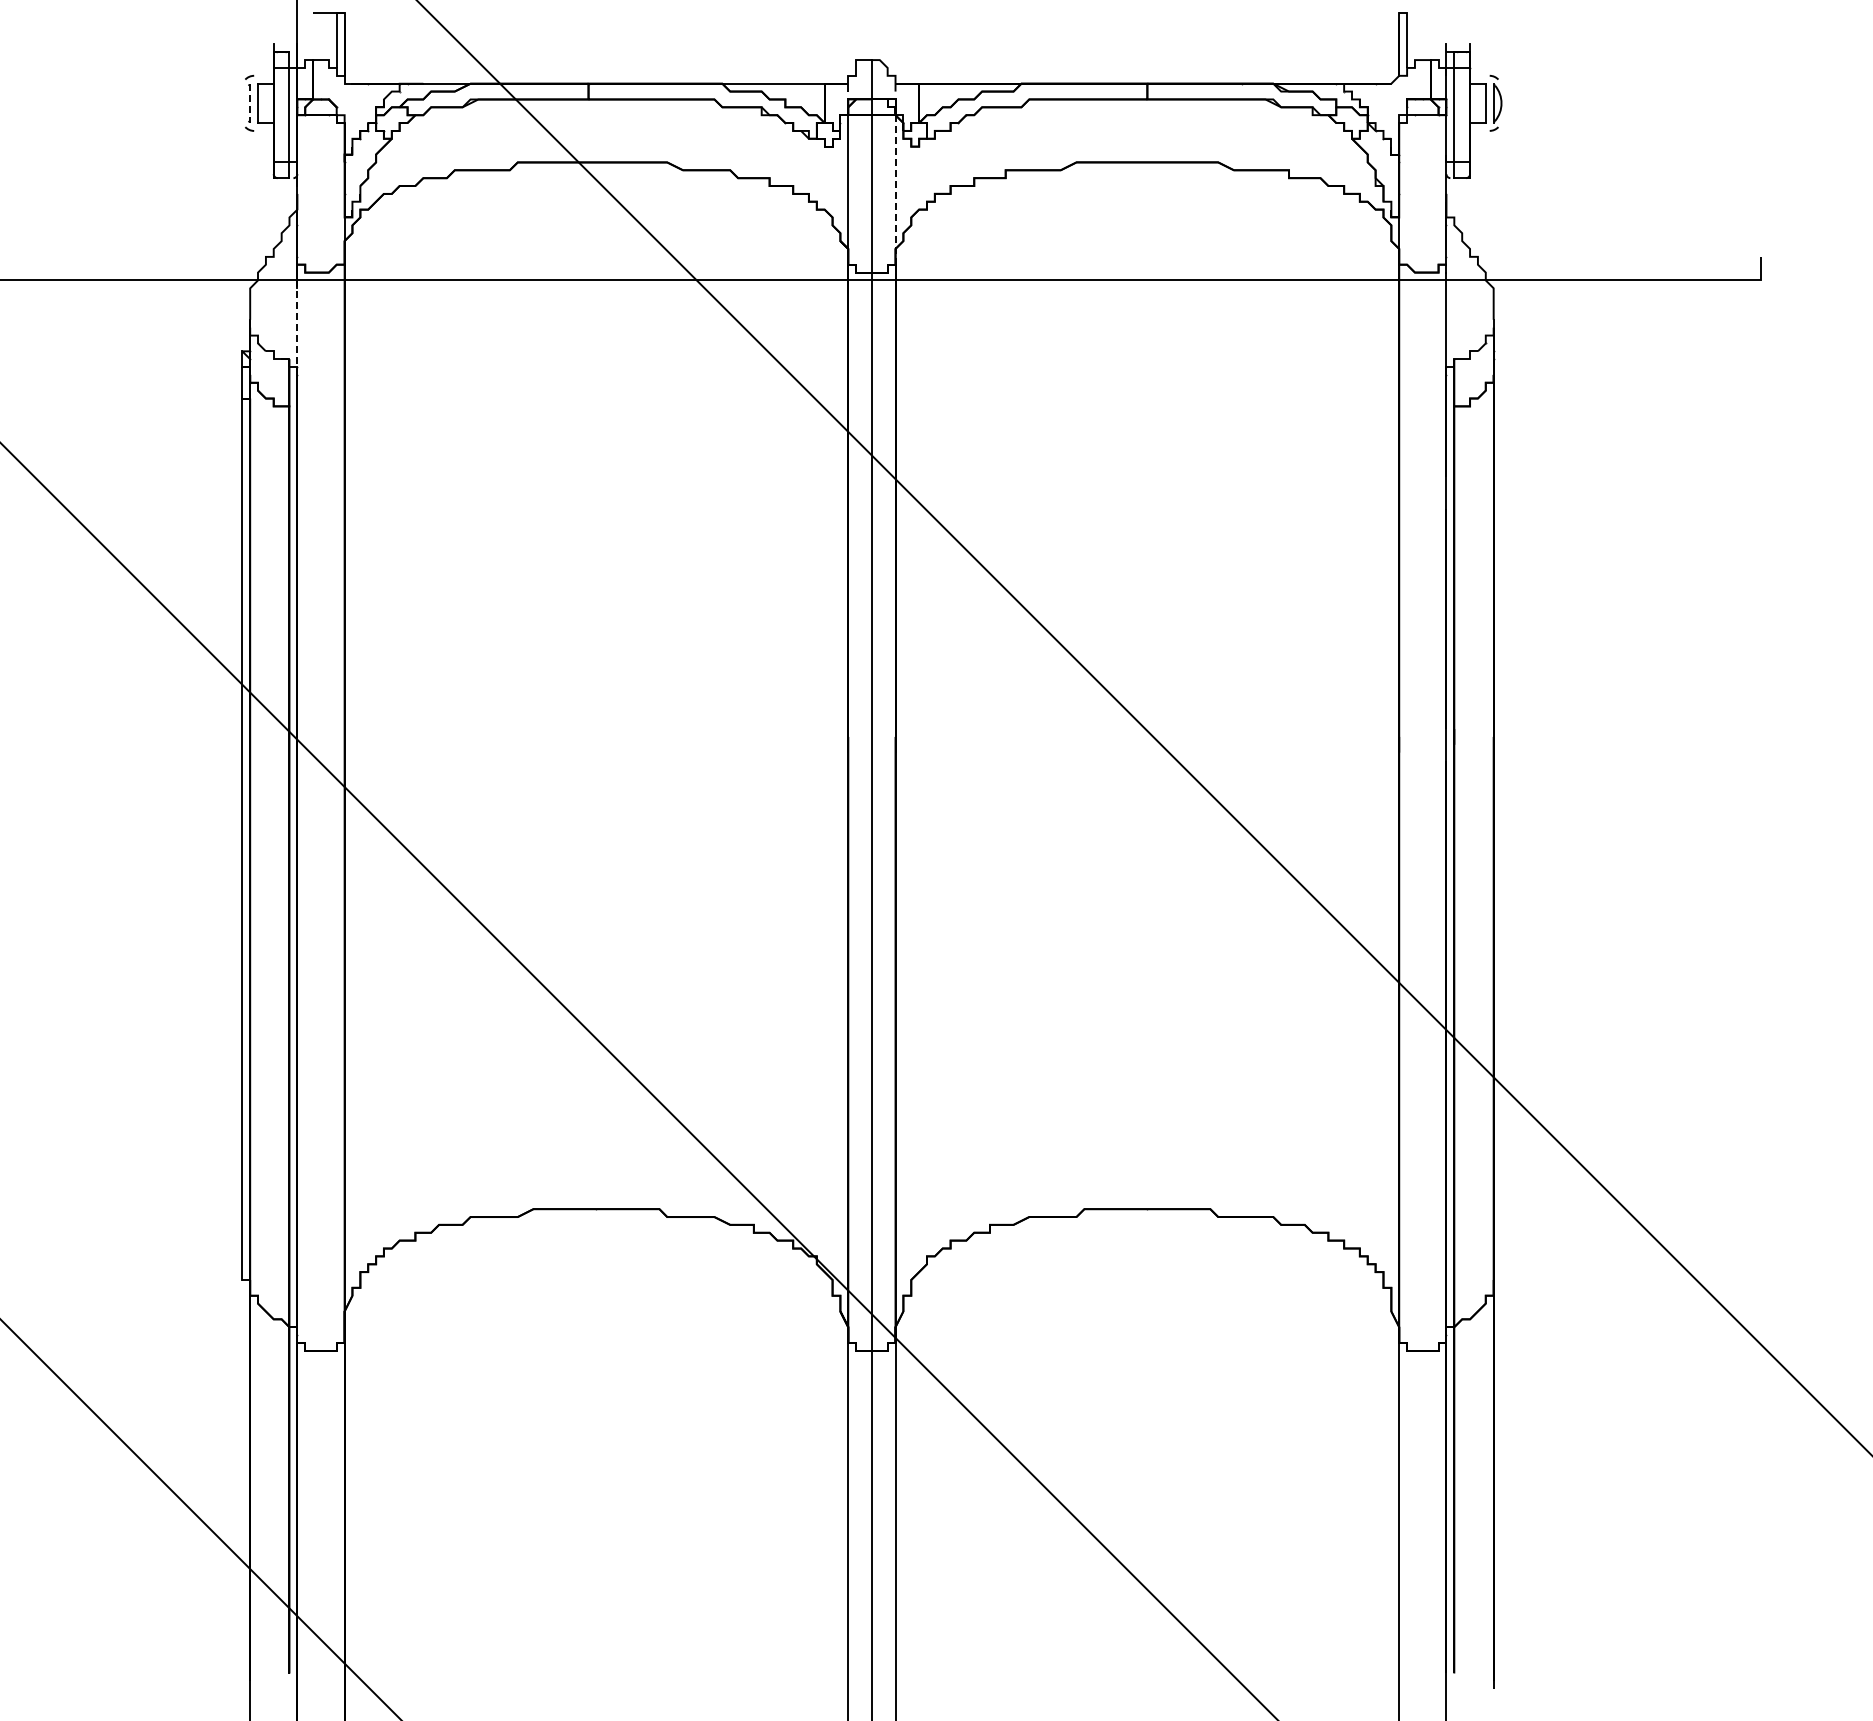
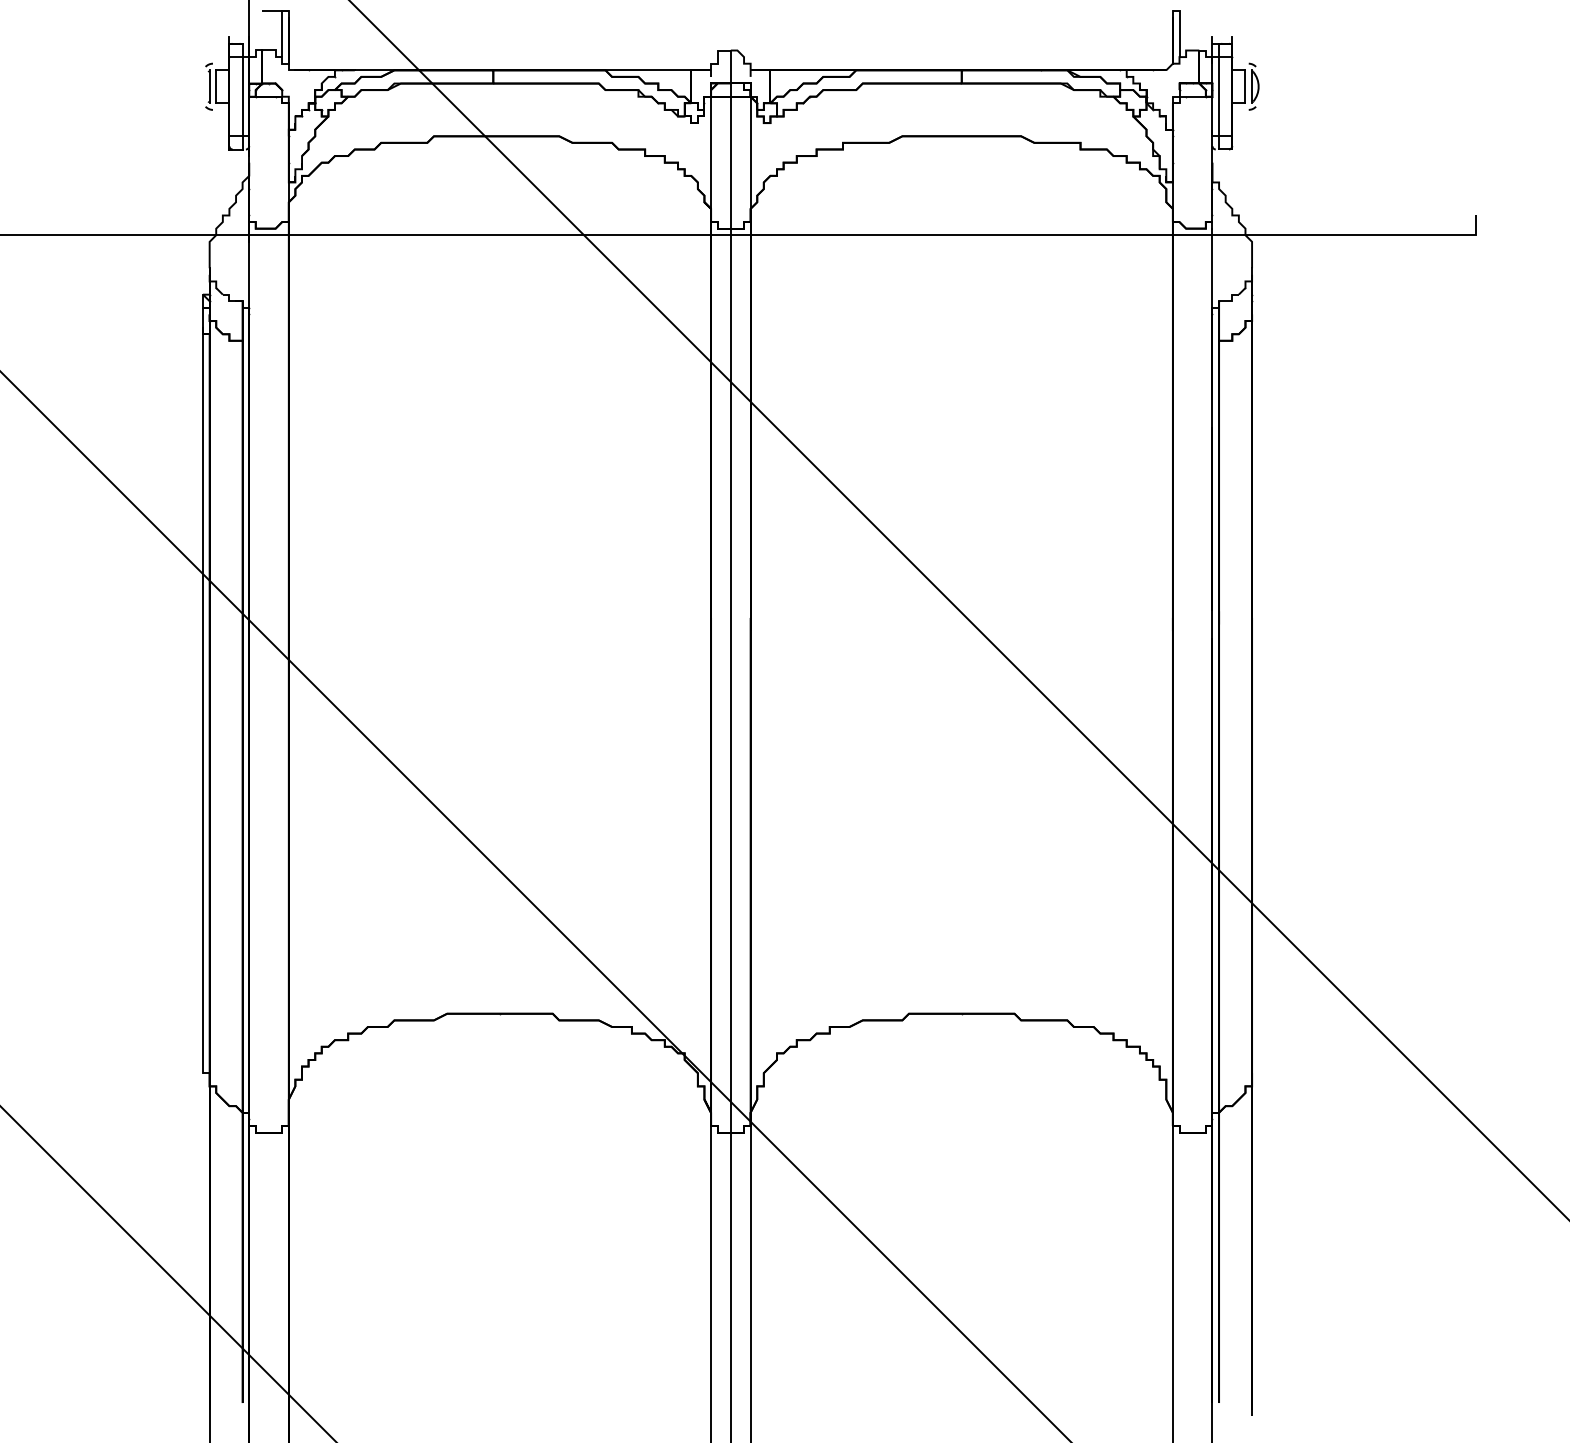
line: (250, 103) -> (209, 86), dashed -> solid
line: (895, 189) -> (750, 159), dashed -> solid
line: (297, 328) -> (249, 275), dashed -> solid

